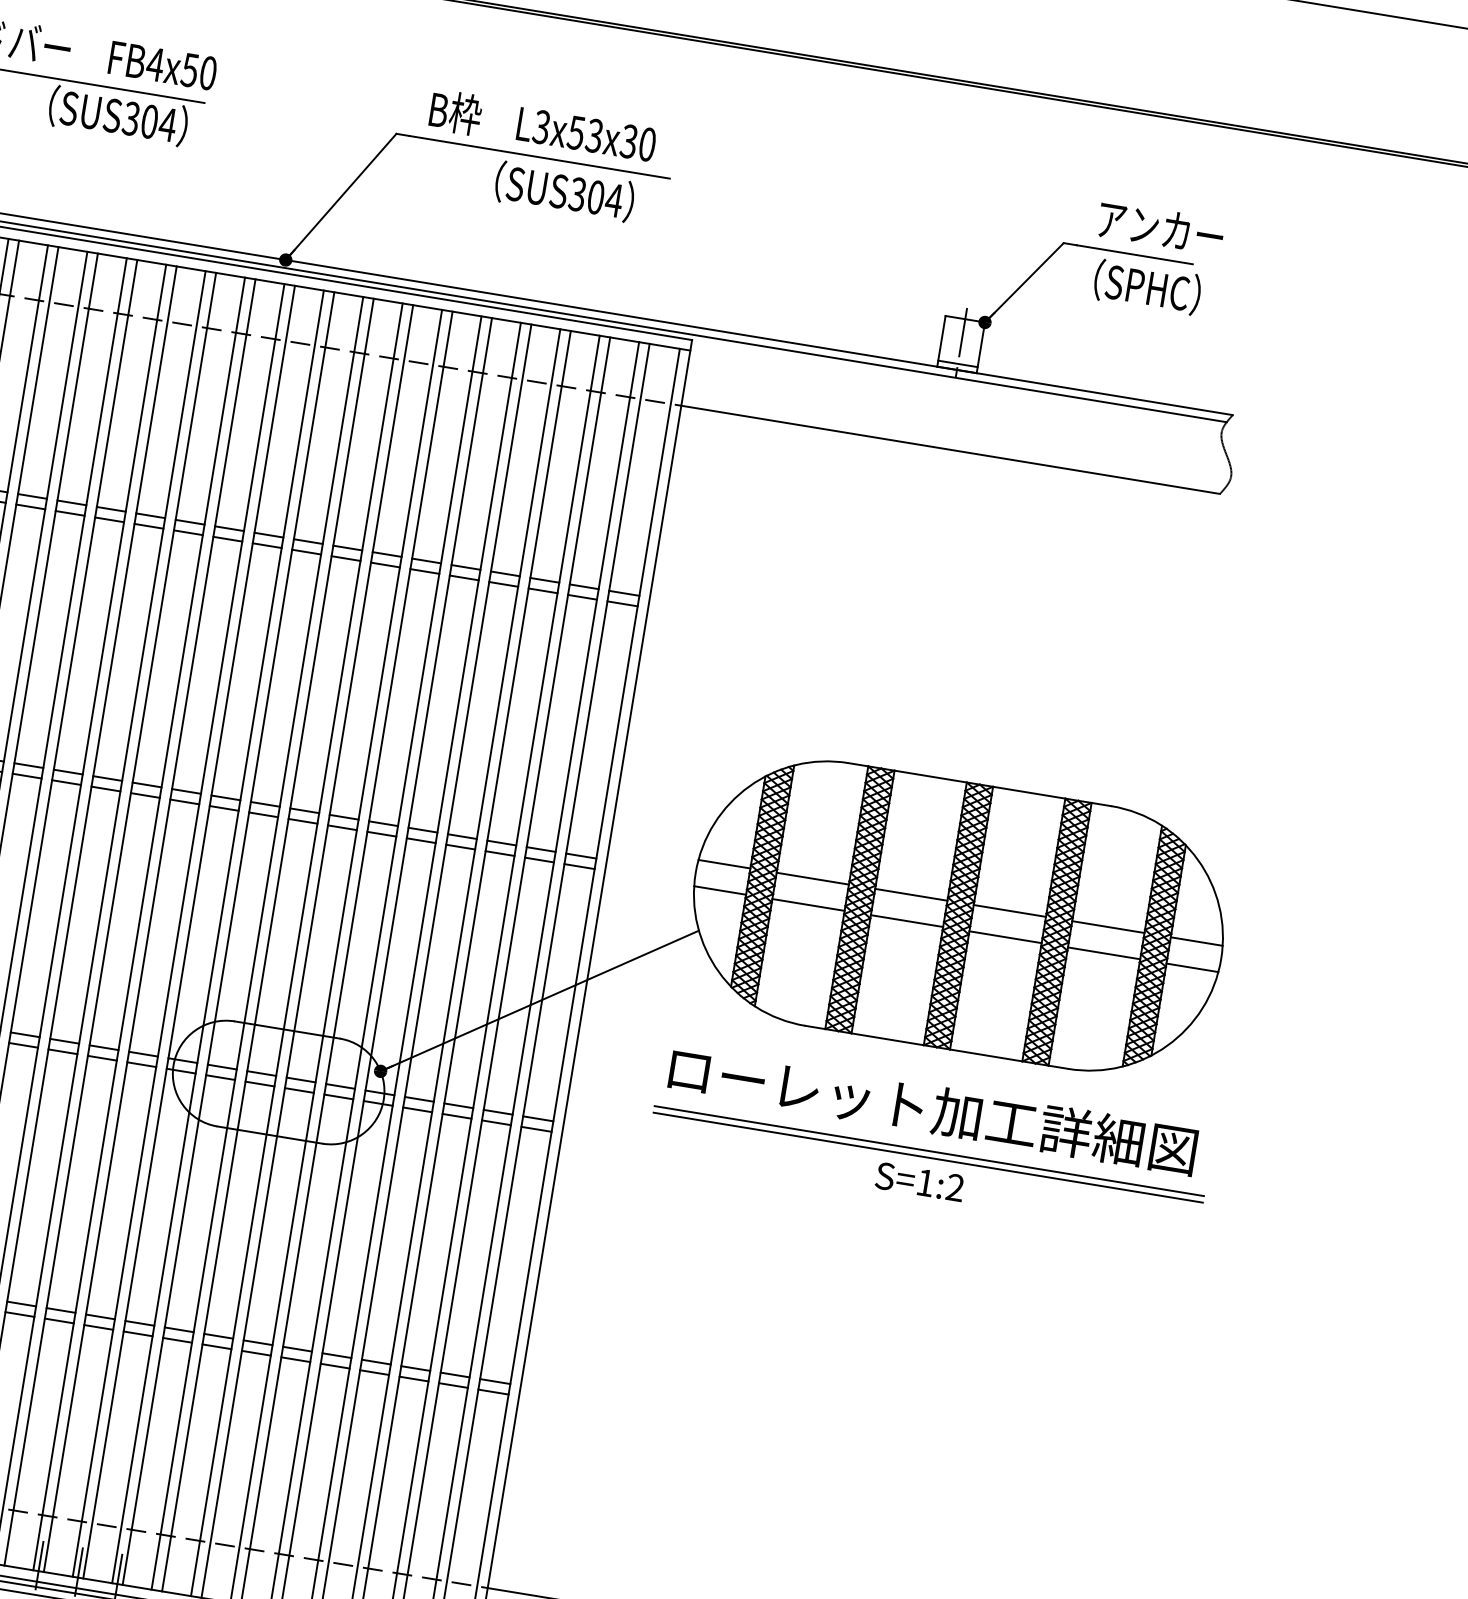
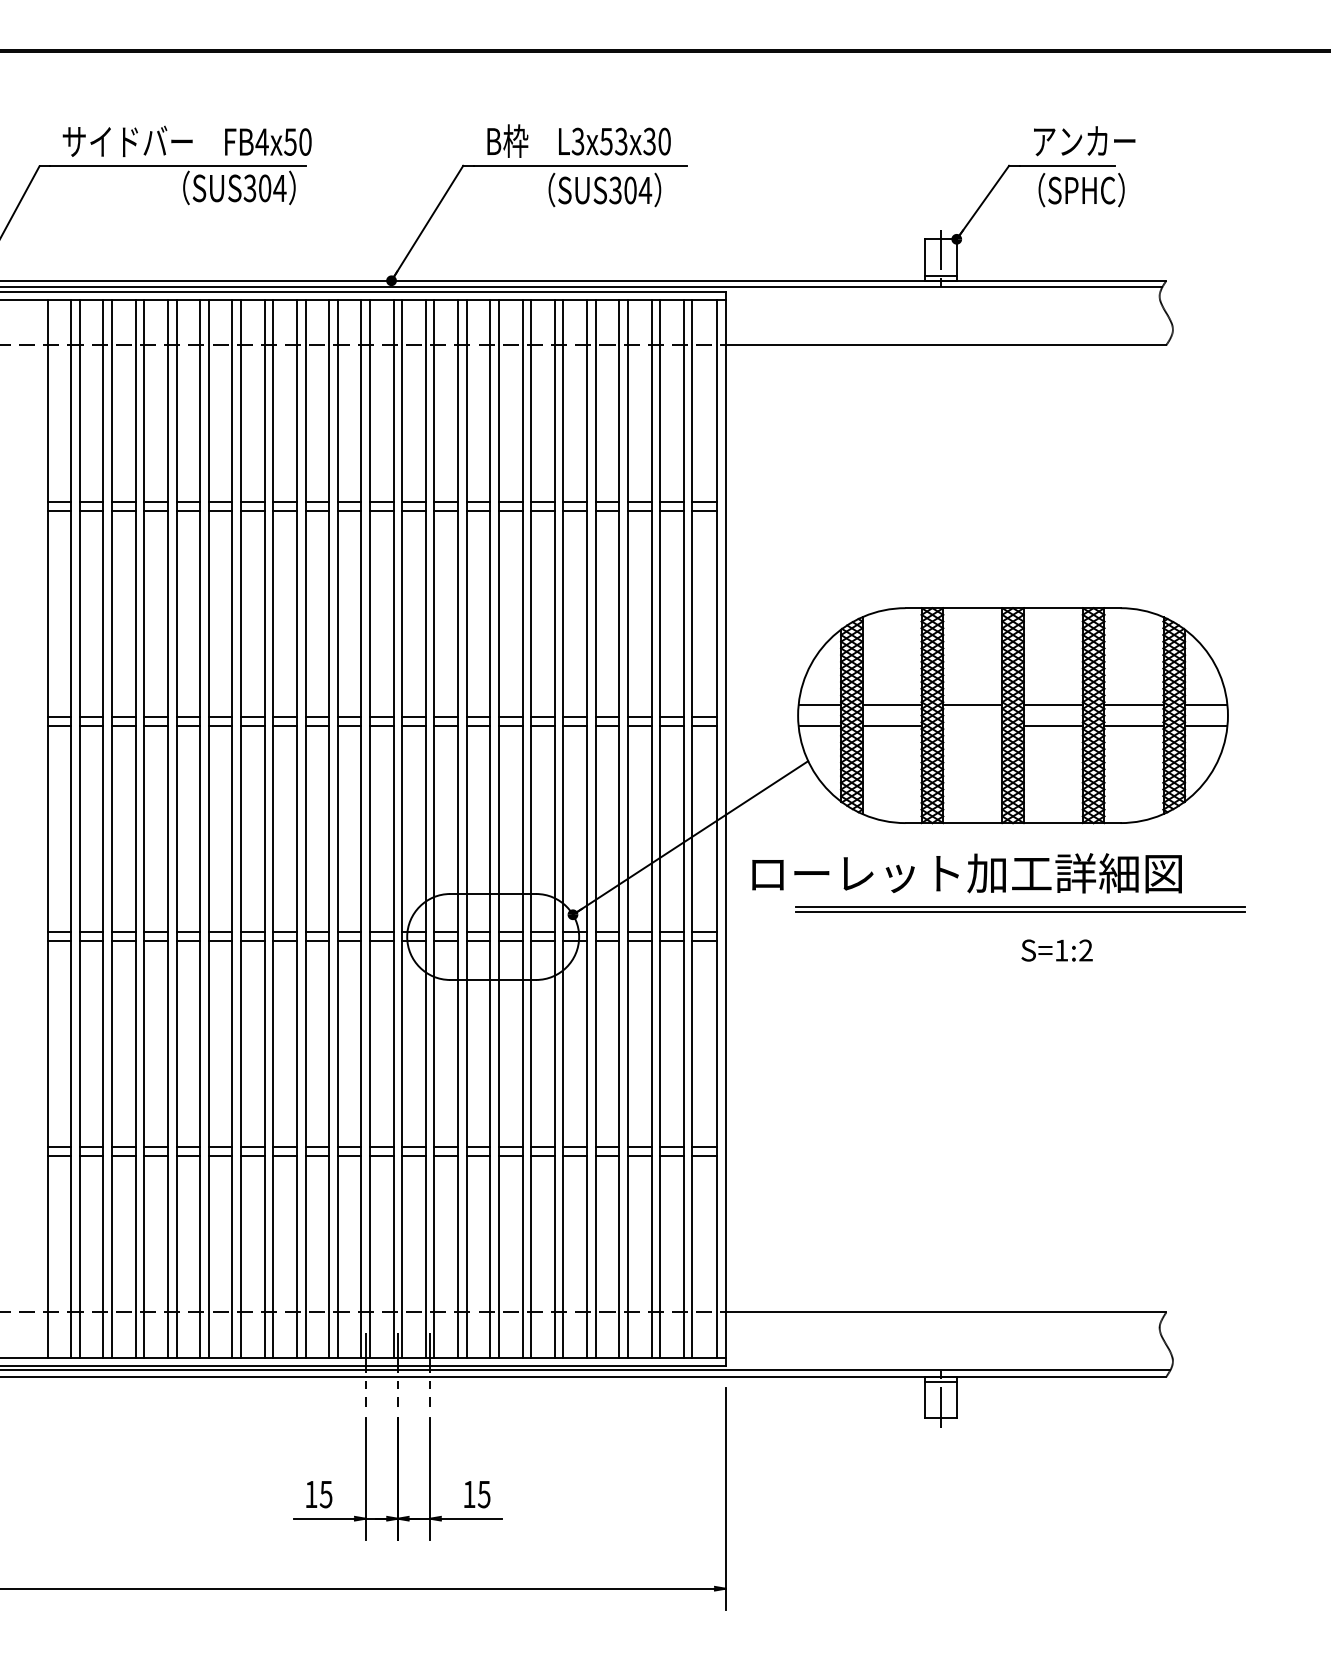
line: (906, 921) -> (972, 726), removed
text: (932, 1109) -> (966, 873), moved
text: (919, 1181) -> (1056, 950), moved

